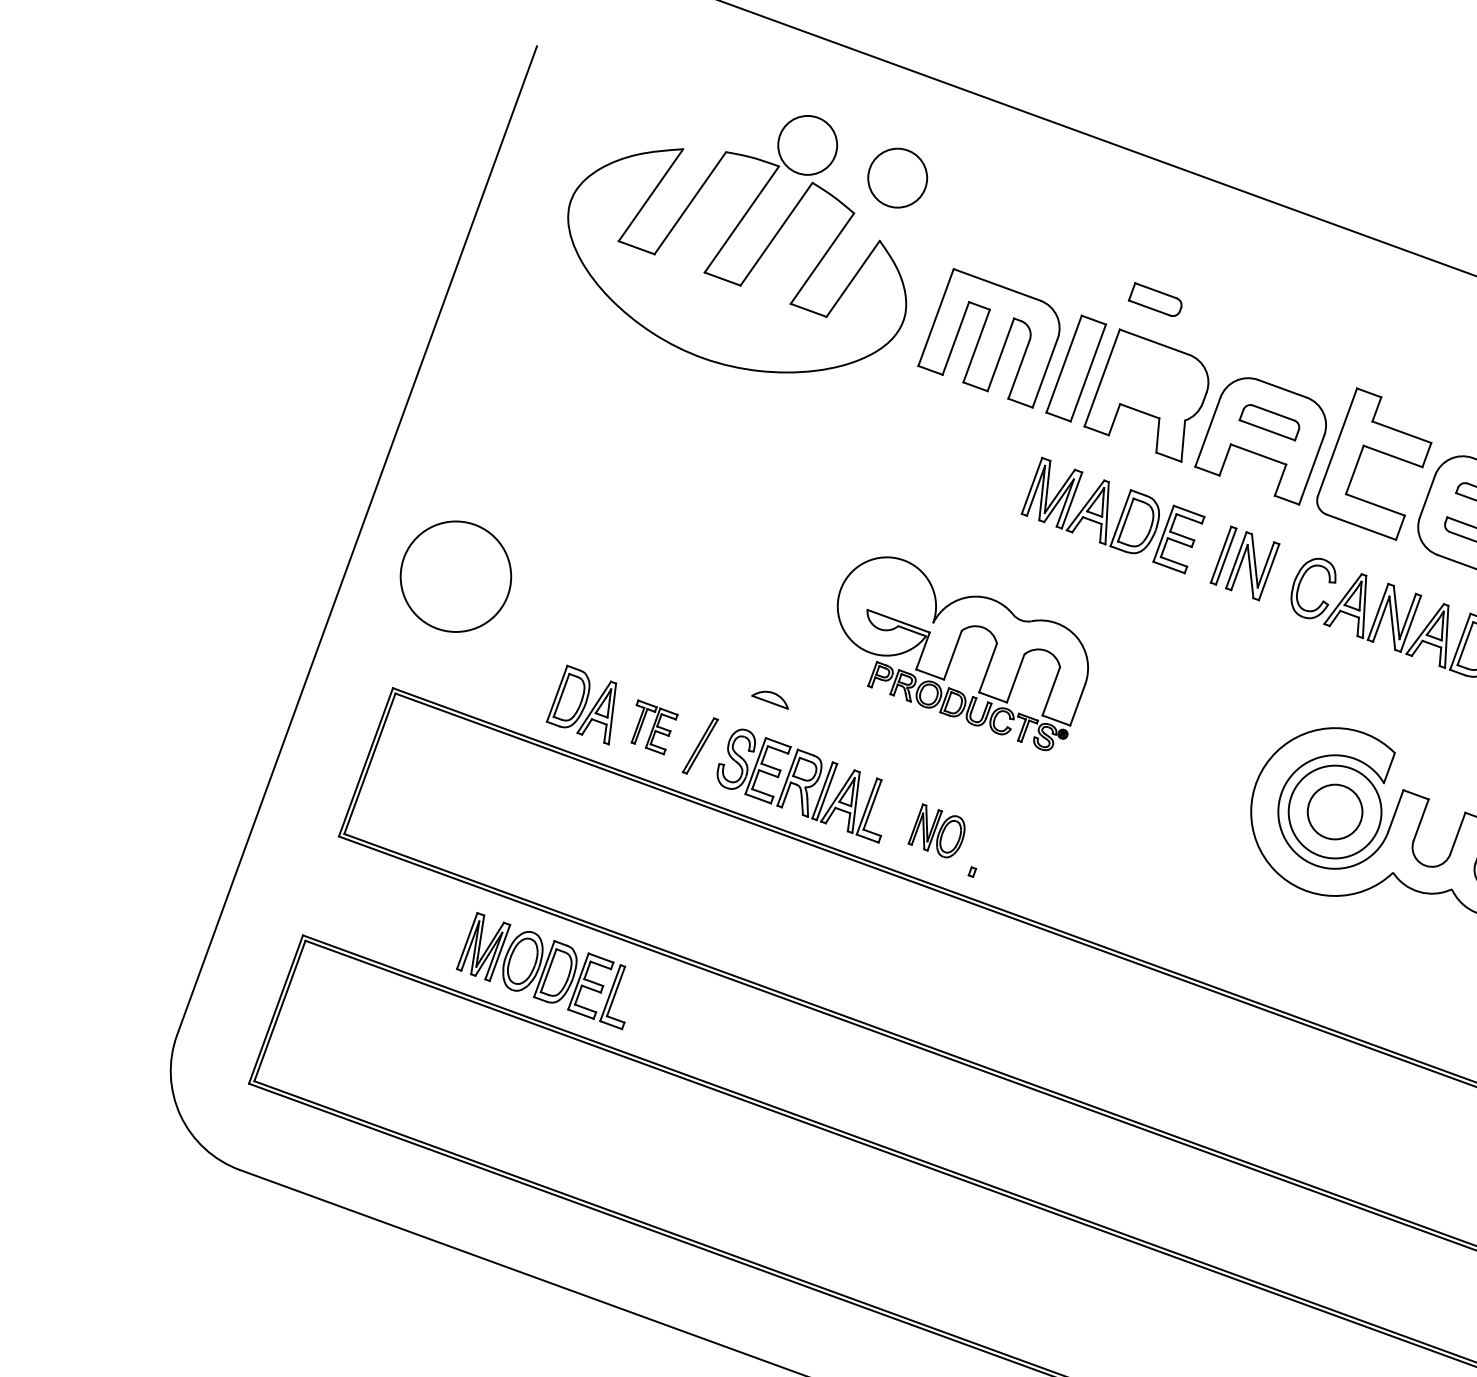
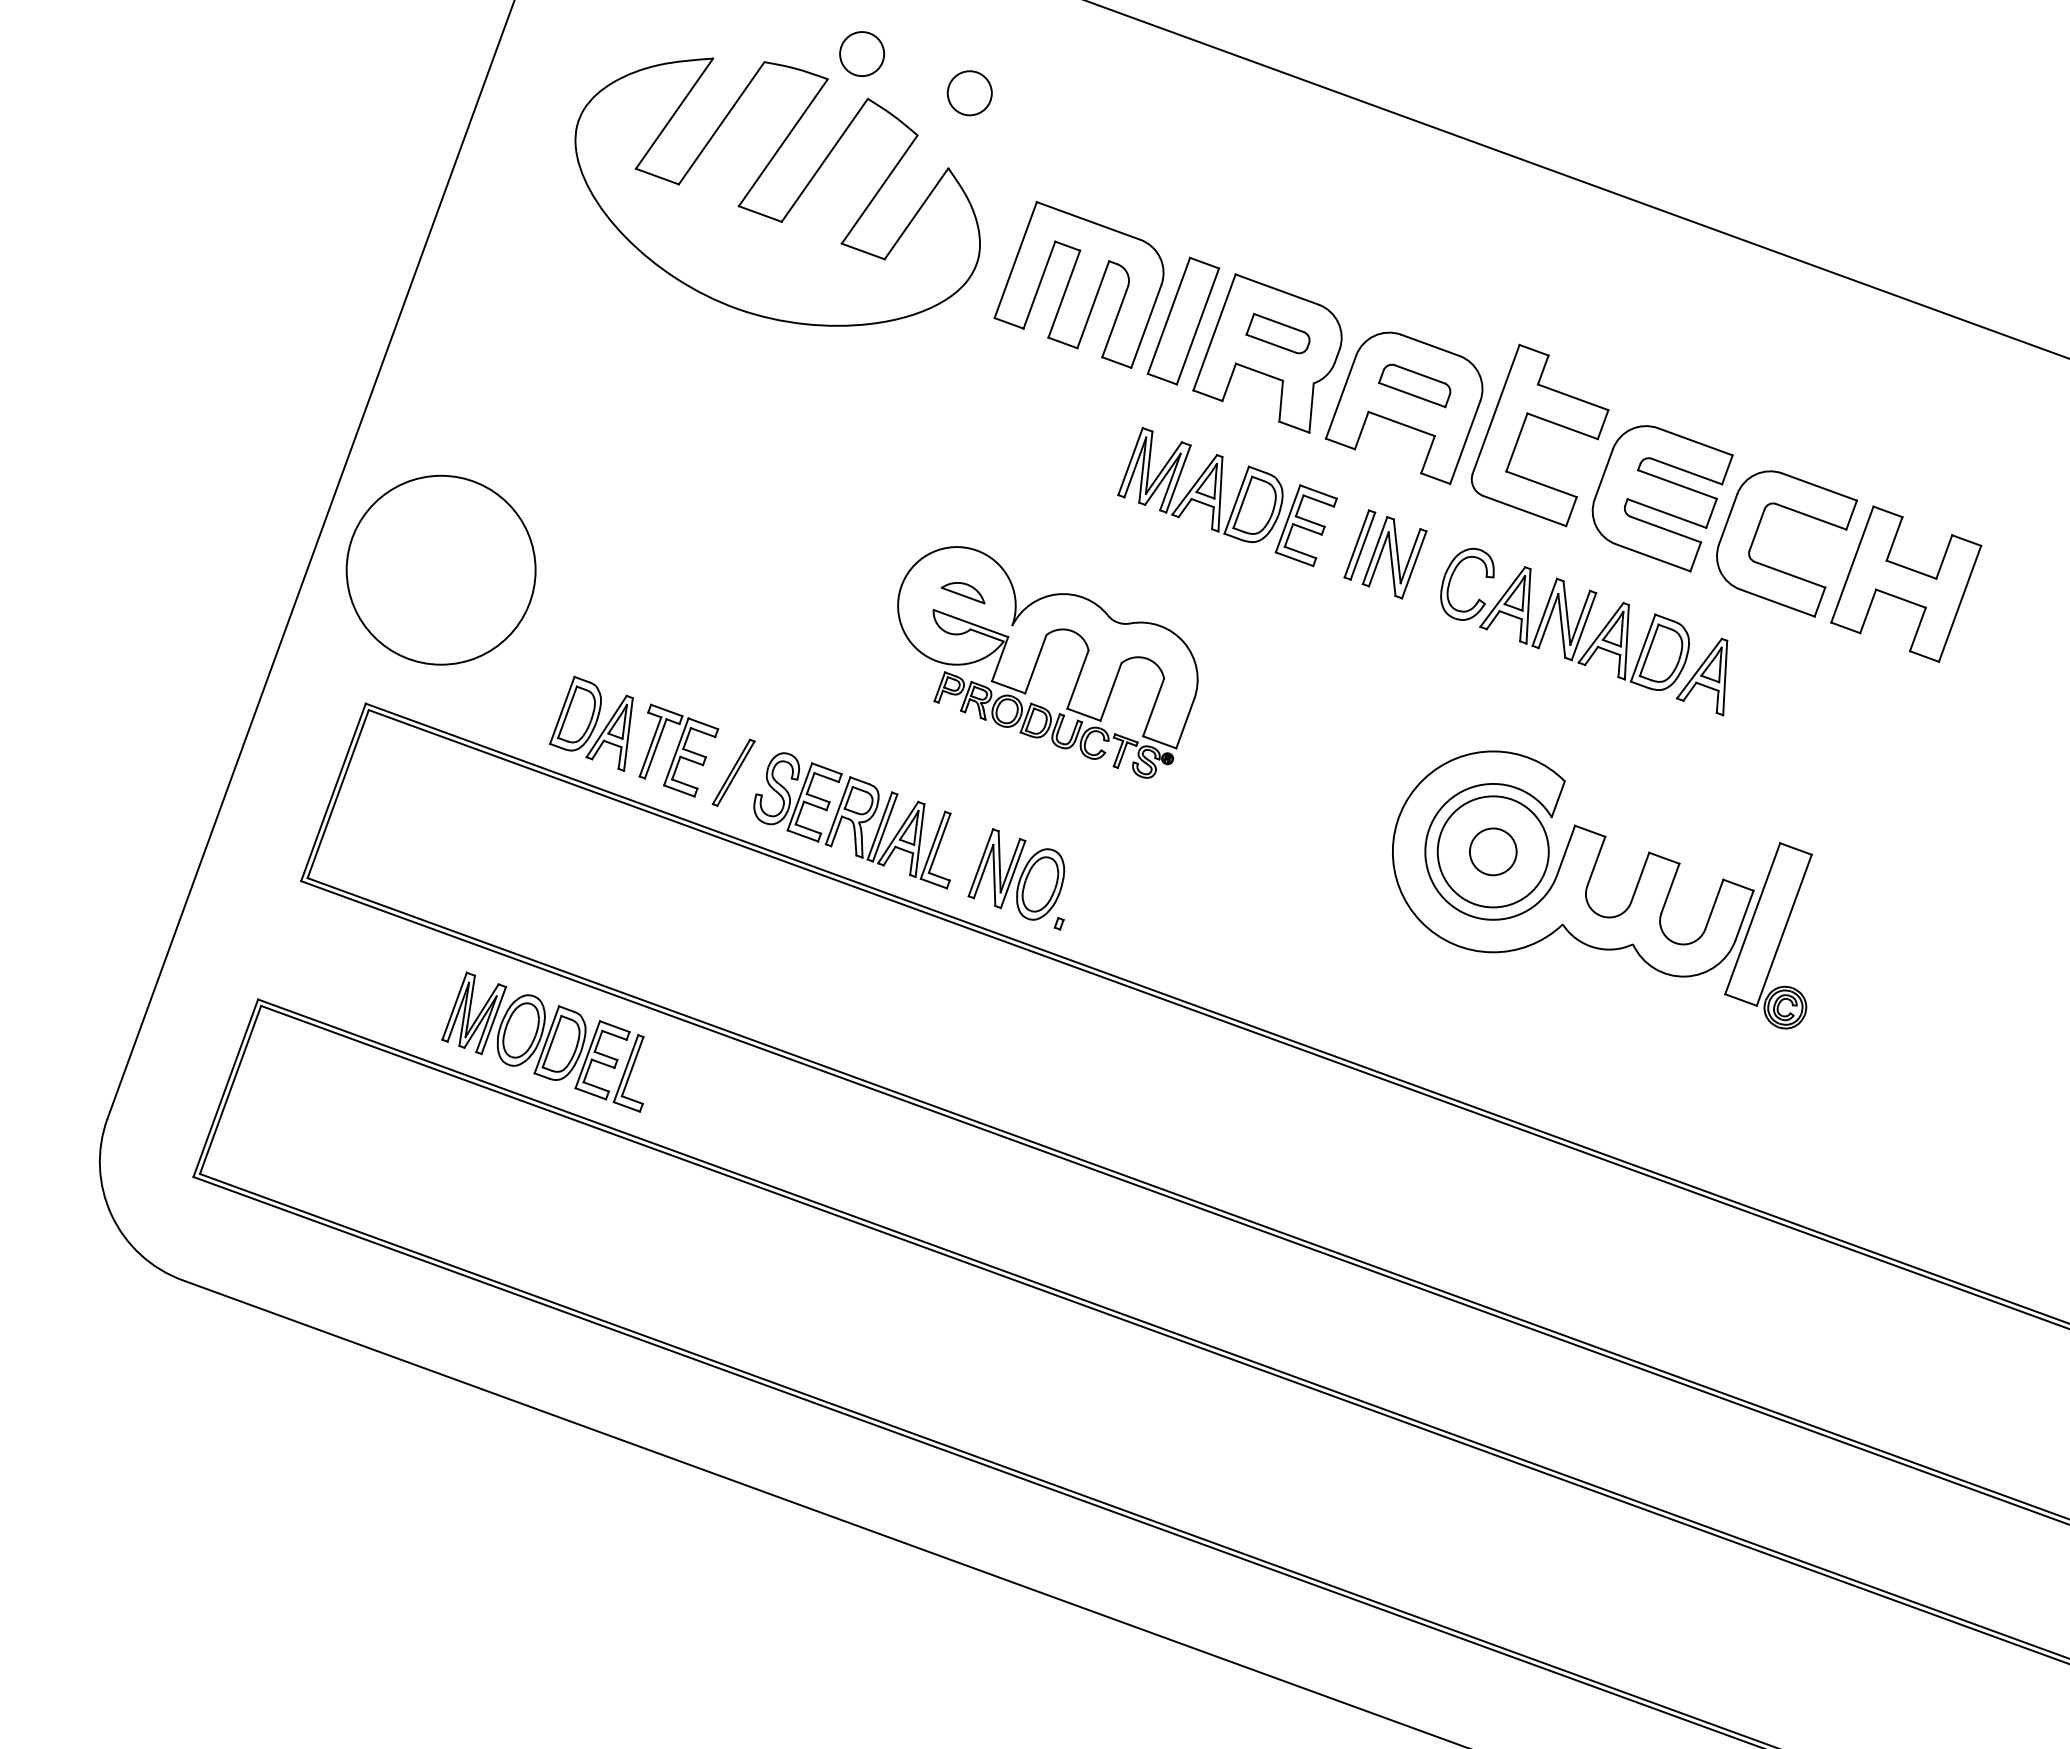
circle: (808, 145) -> (862, 54), size x0.62
circle: (897, 178) -> (969, 93), size x0.62
part: (1154, 299) -> (1277, 333), moved
circle: (455, 576) -> (440, 569), size x1.43
part: (769, 700) -> (962, 593), moved
part: (654, 727) -> (678, 750), size x1.43
circle: (1334, 811) -> (1492, 851), size x0.71
part: (936, 830) -> (1016, 874), size x1.43

